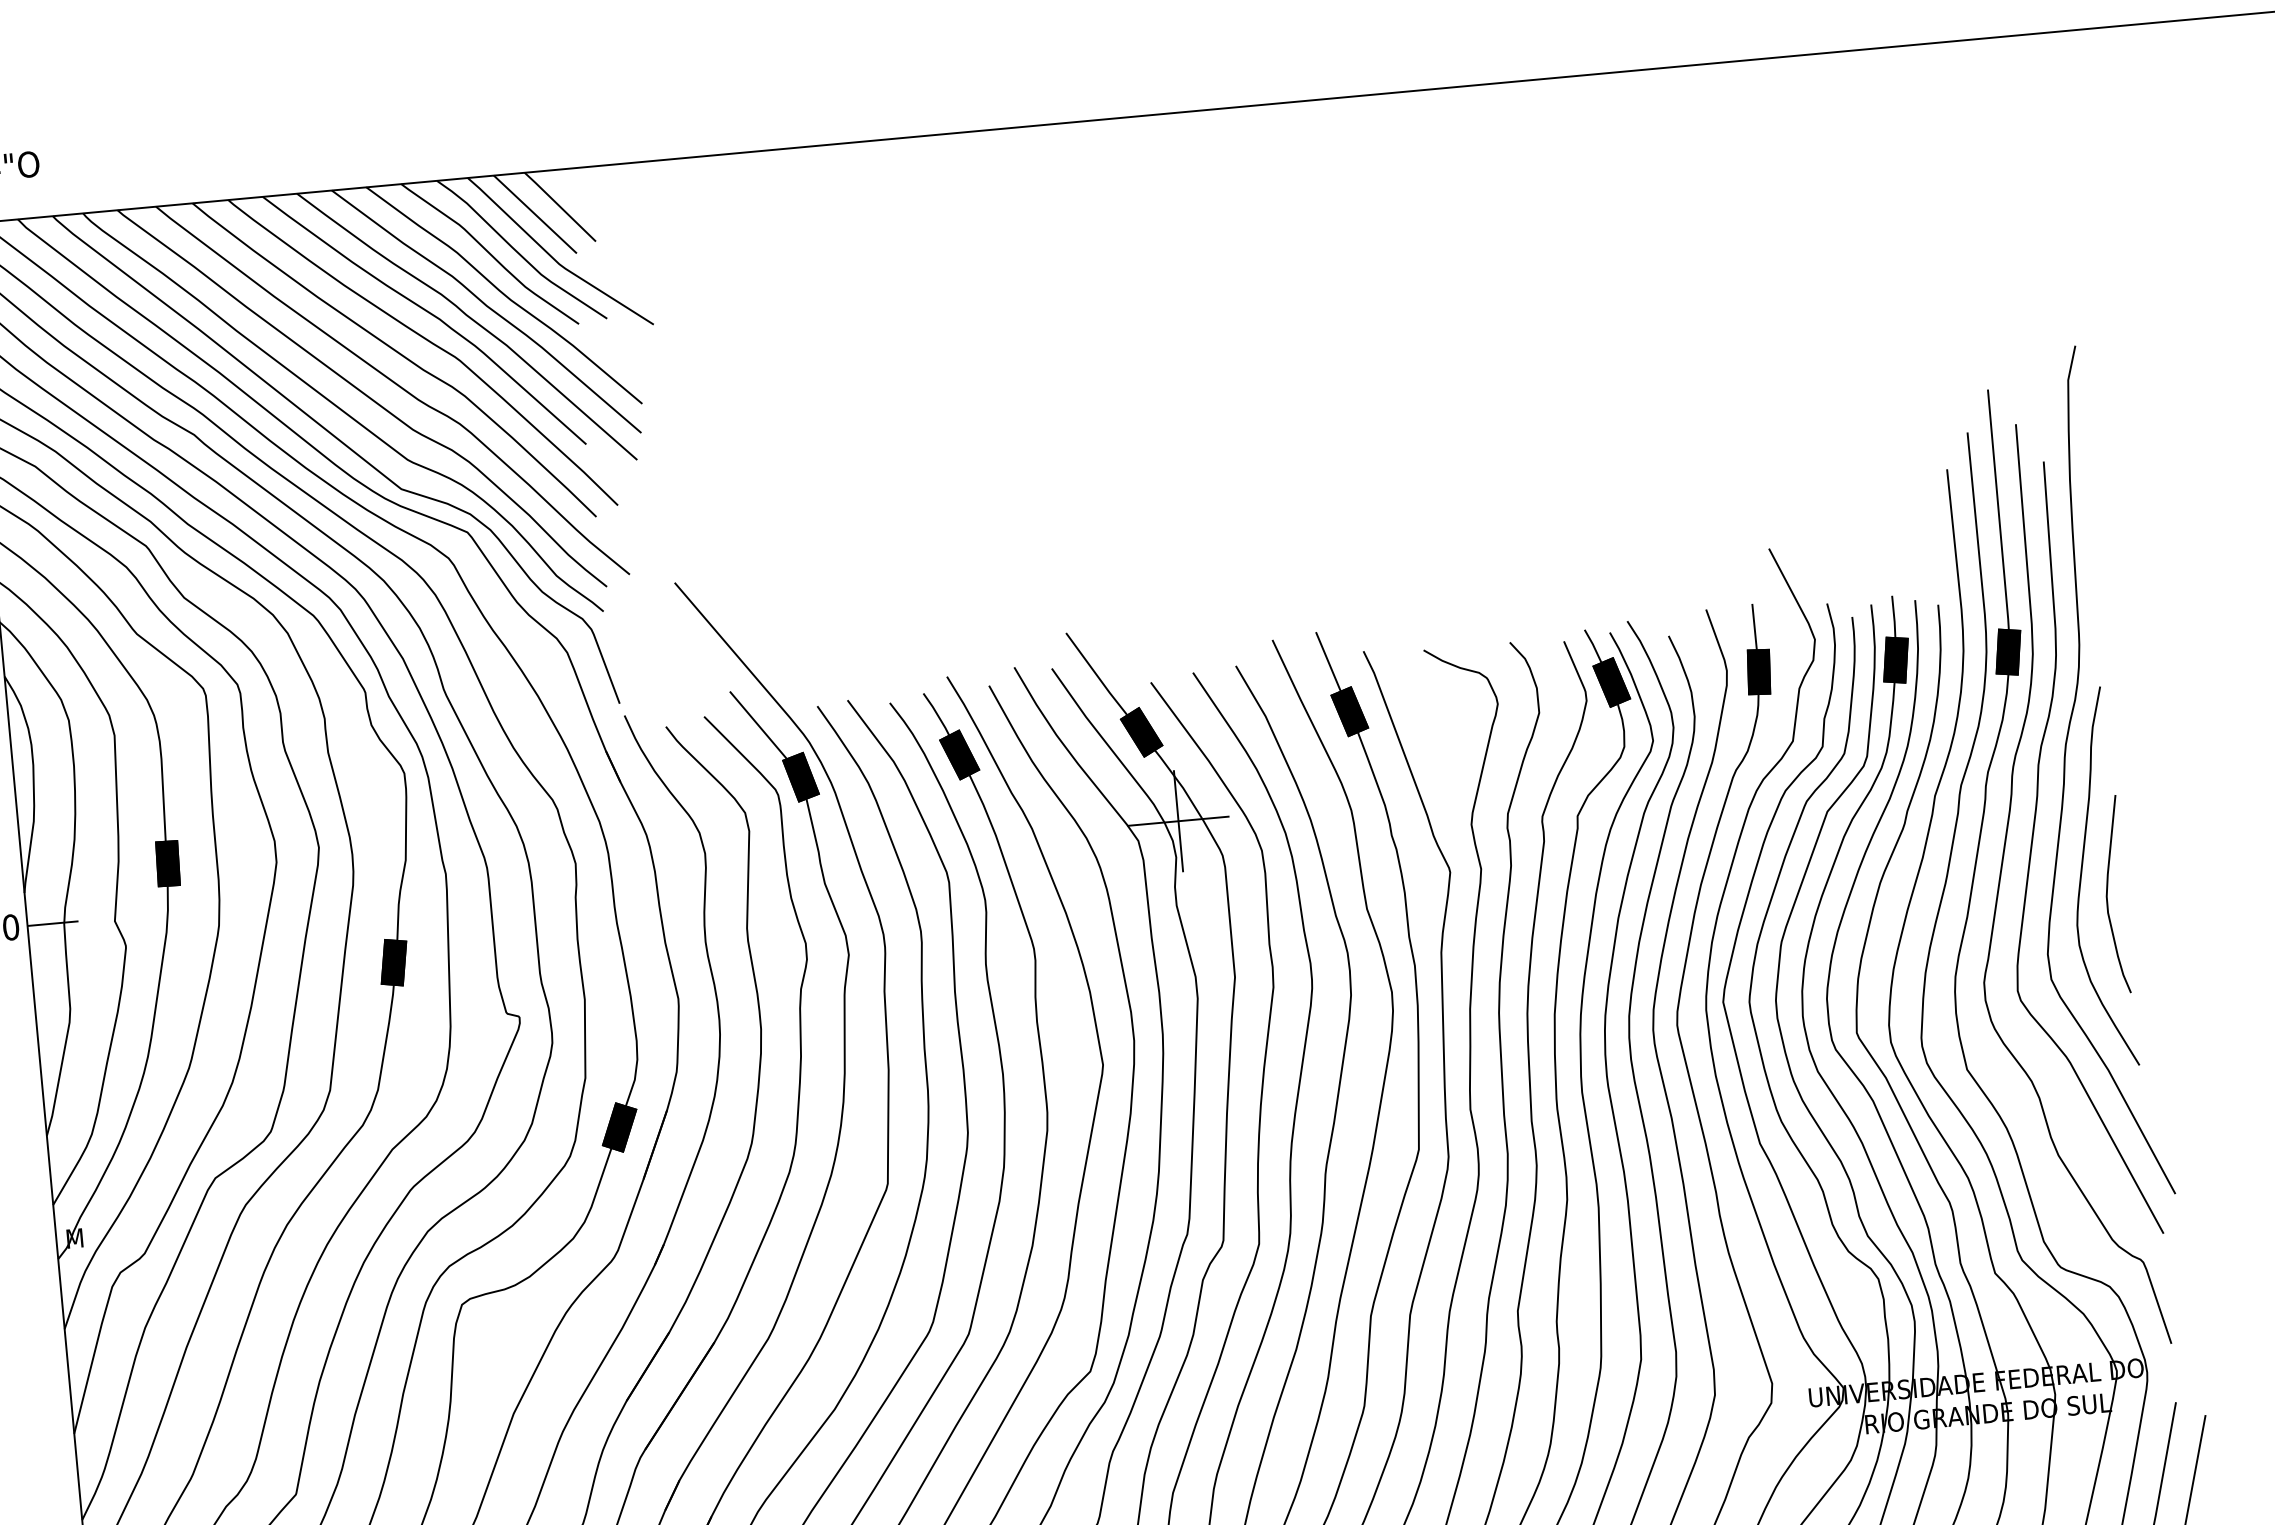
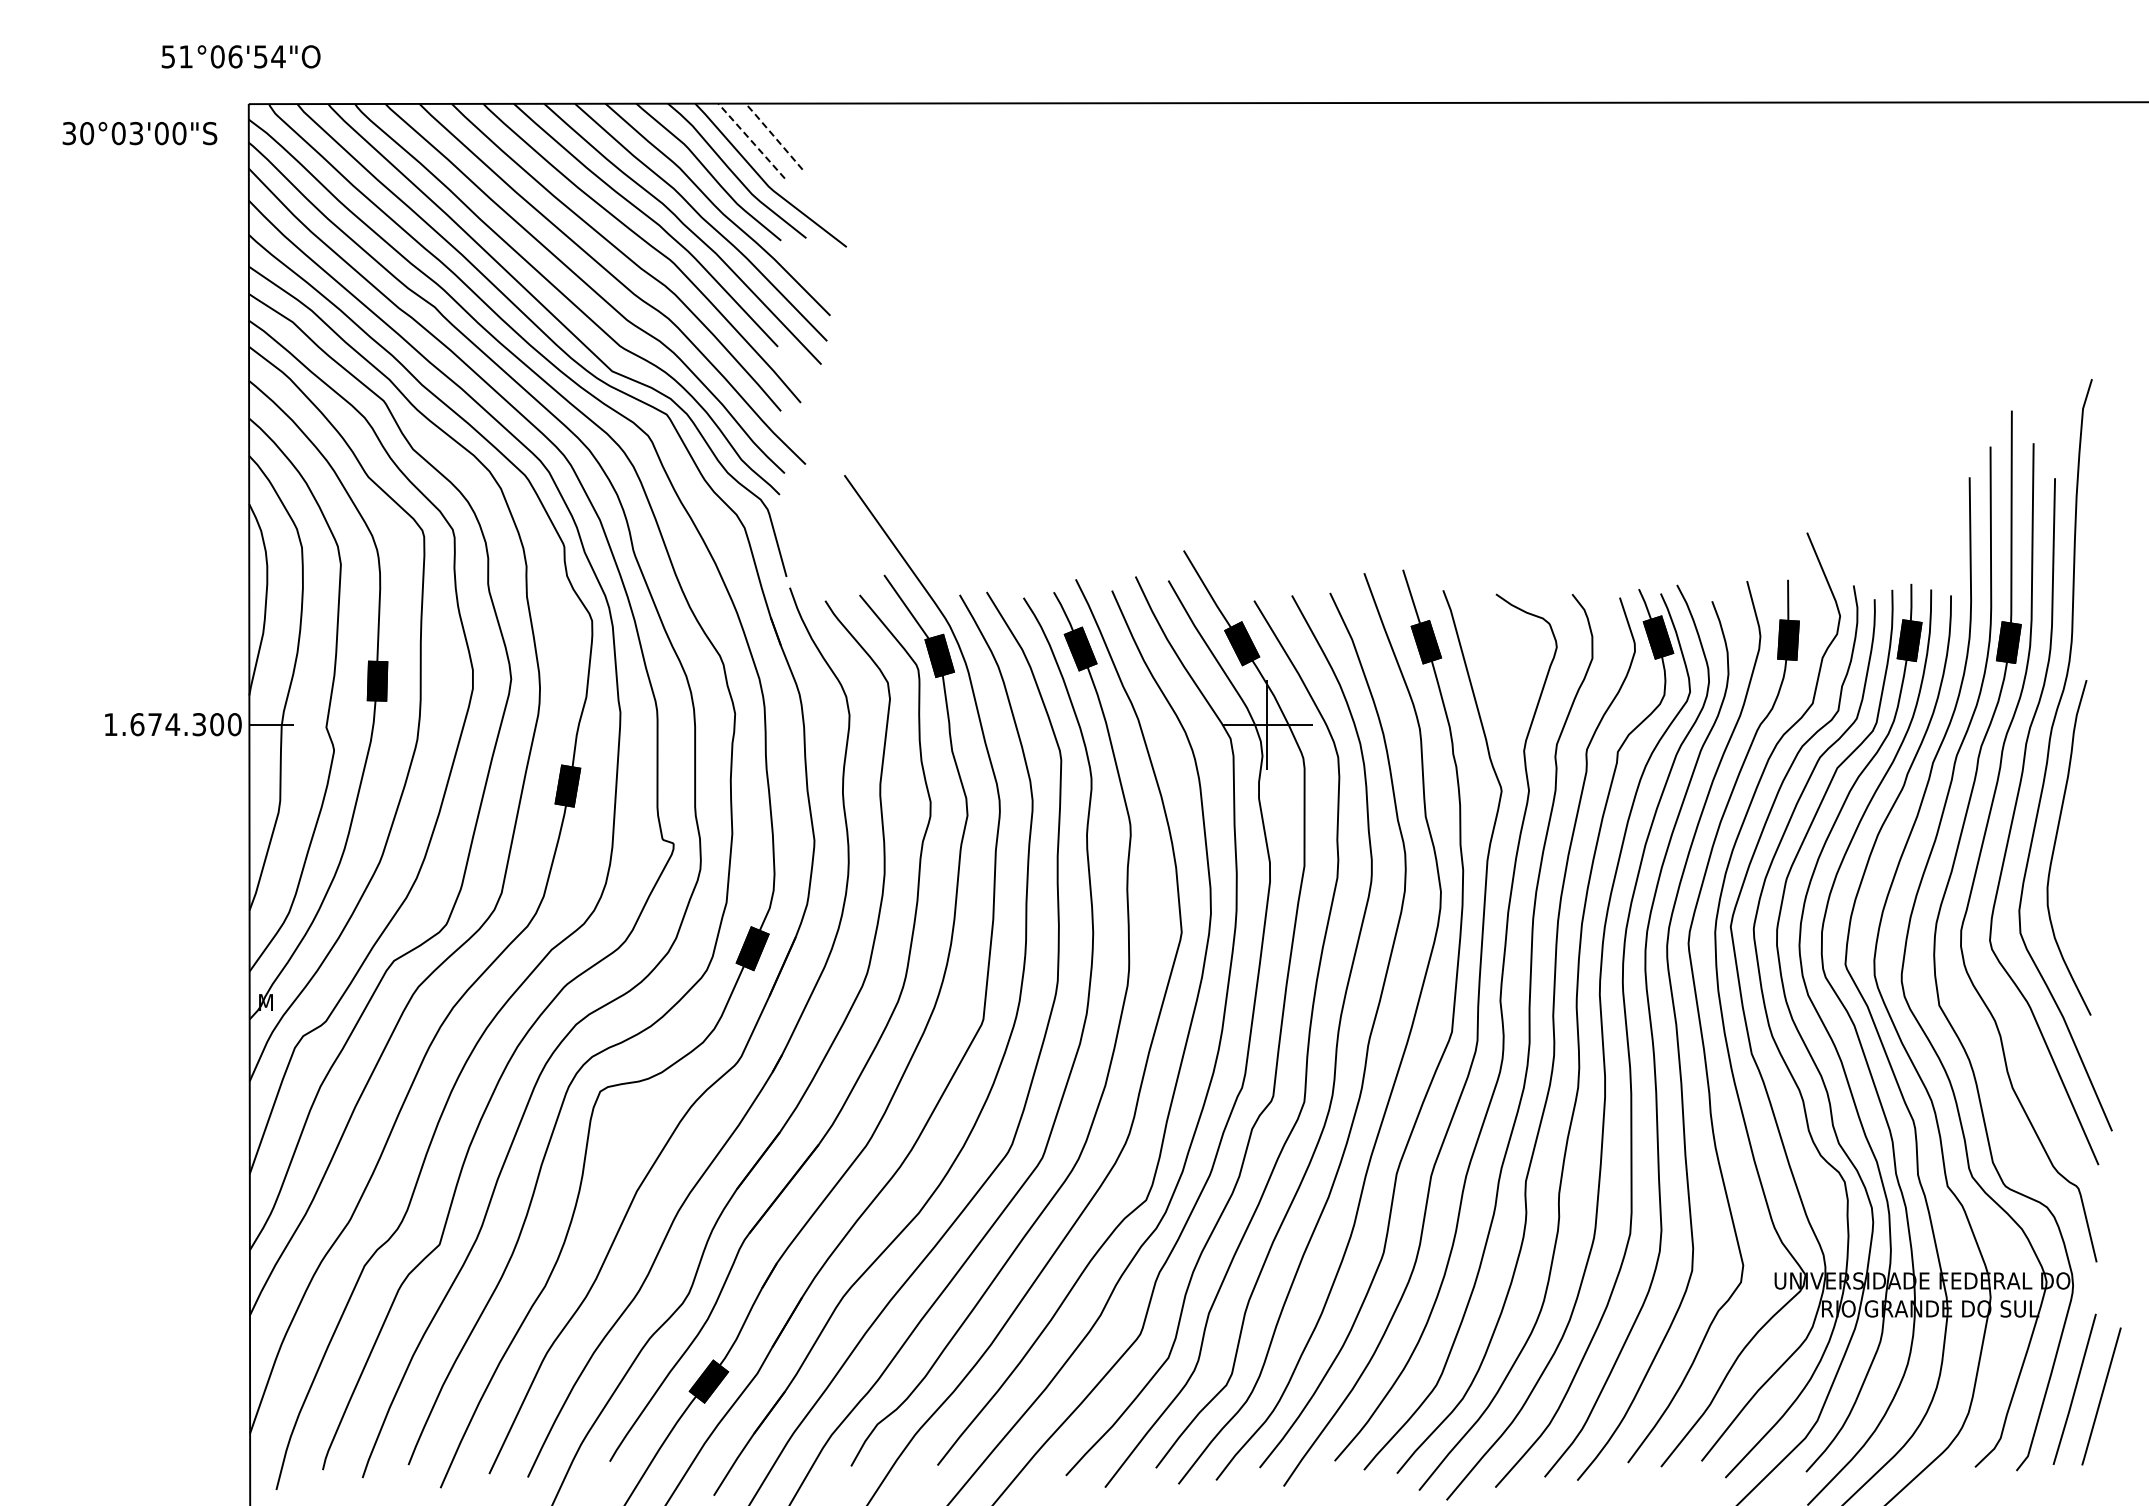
line: (559, 205) -> (773, 135), solid -> dashed
line: (535, 213) -> (751, 140), solid -> dashed
curve: (2108, 891) -> (2077, 860), removed

